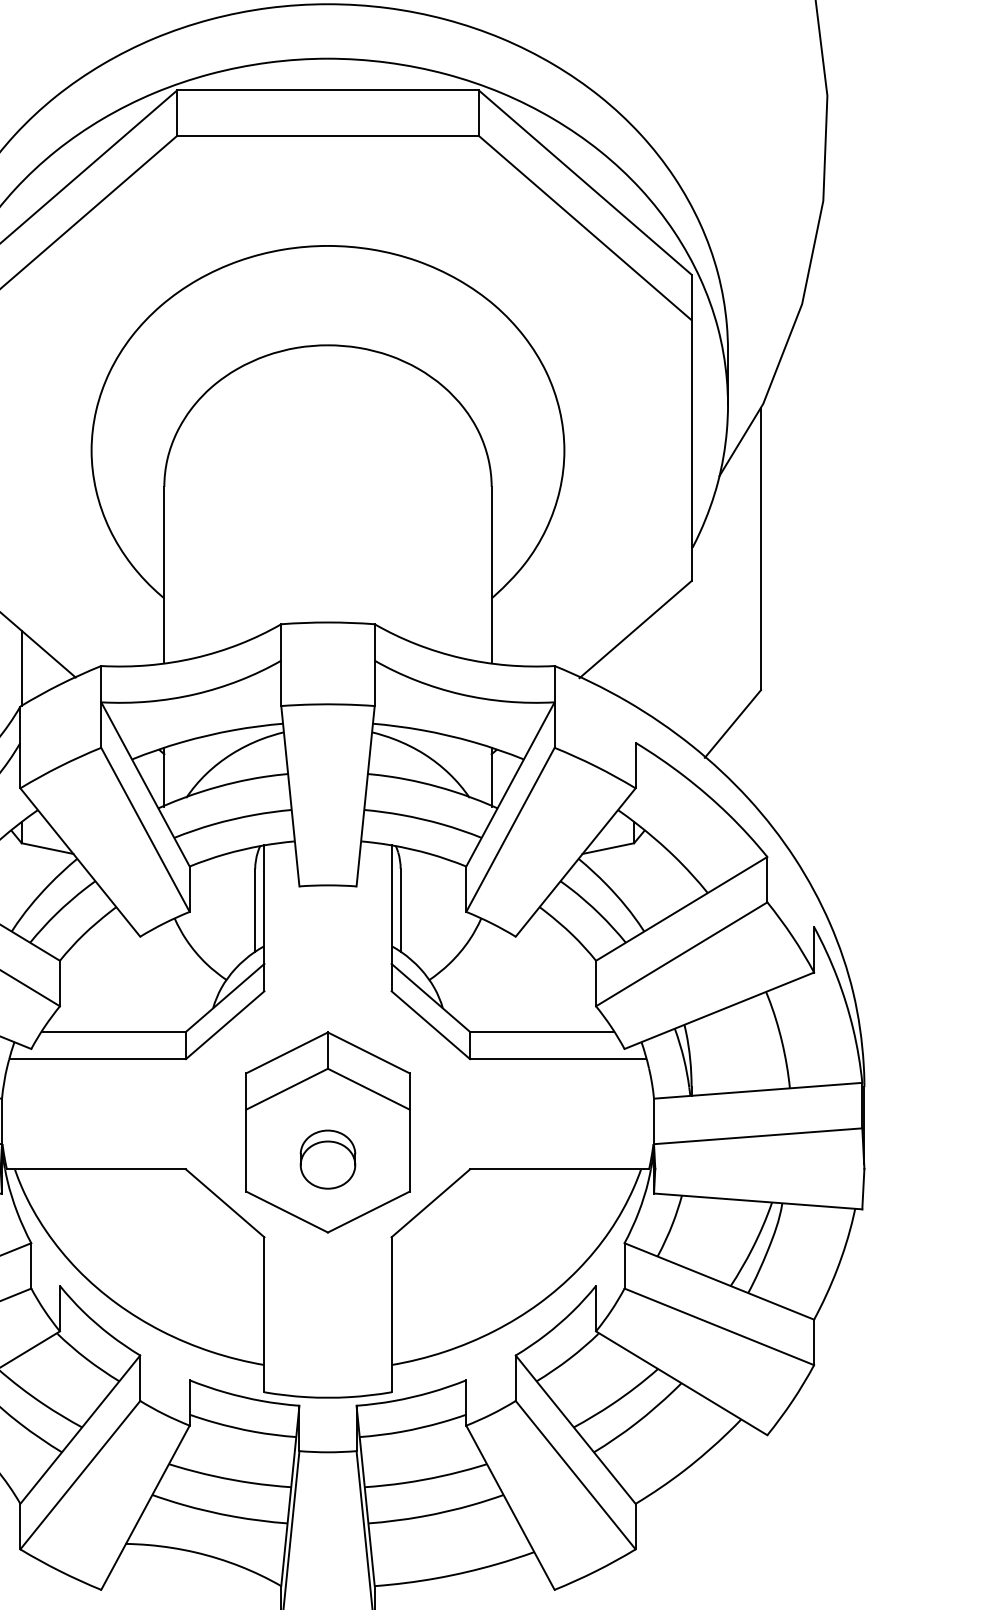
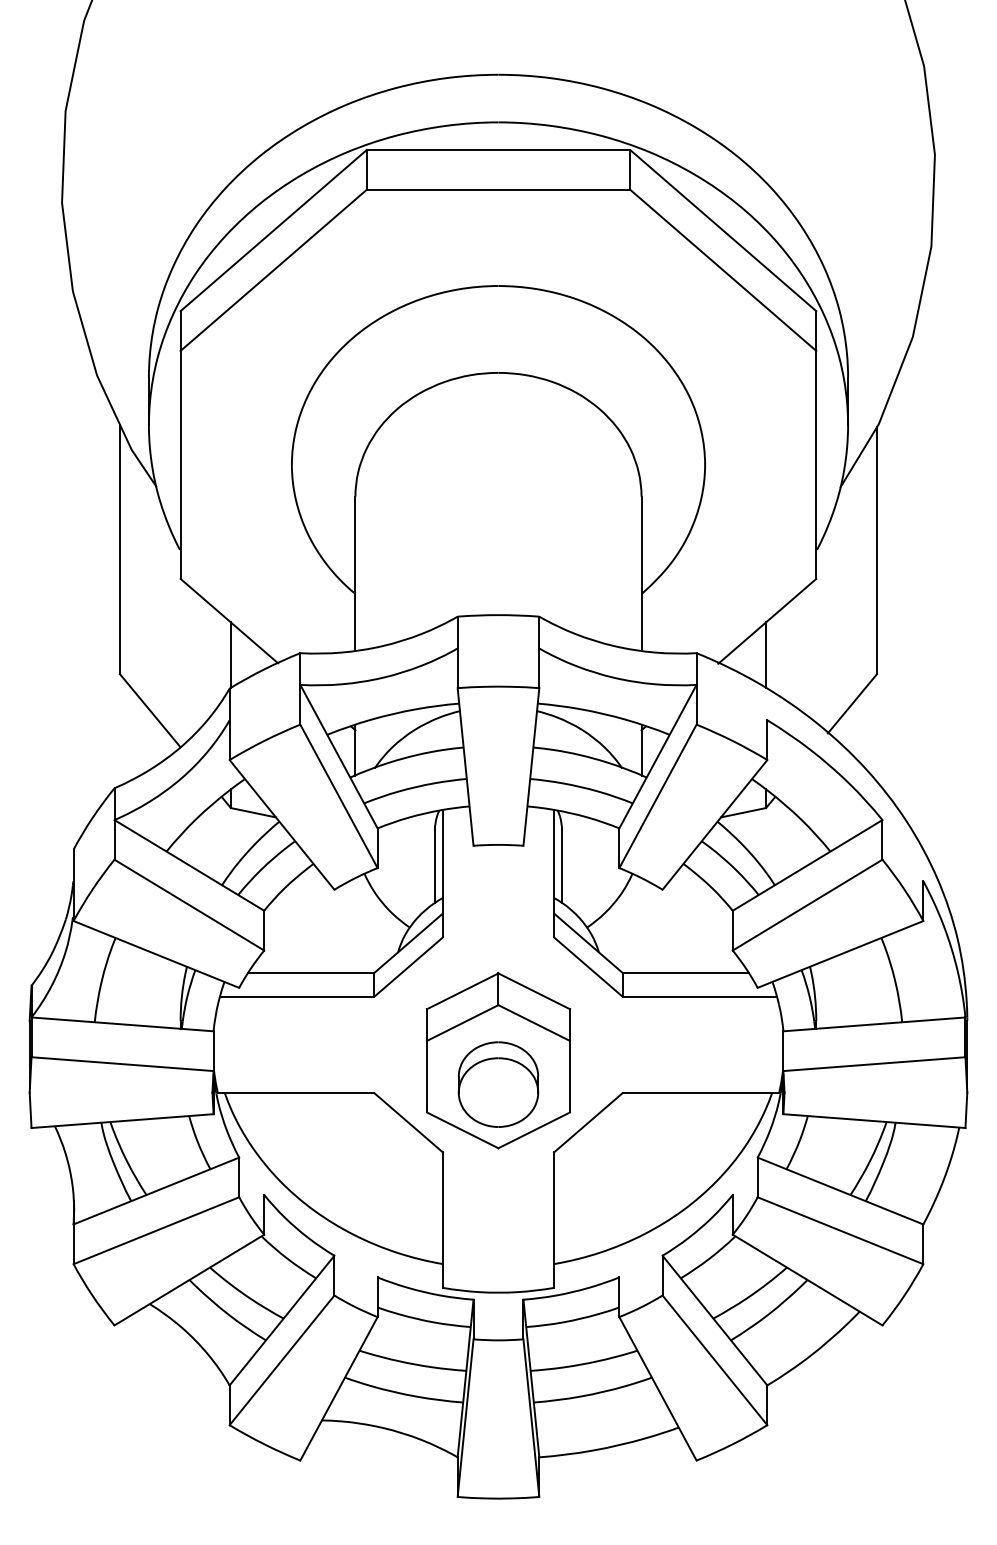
line: (634, 668) -> (766, 655), added
part: (328, 1159) -> (498, 1084), size x1.67

